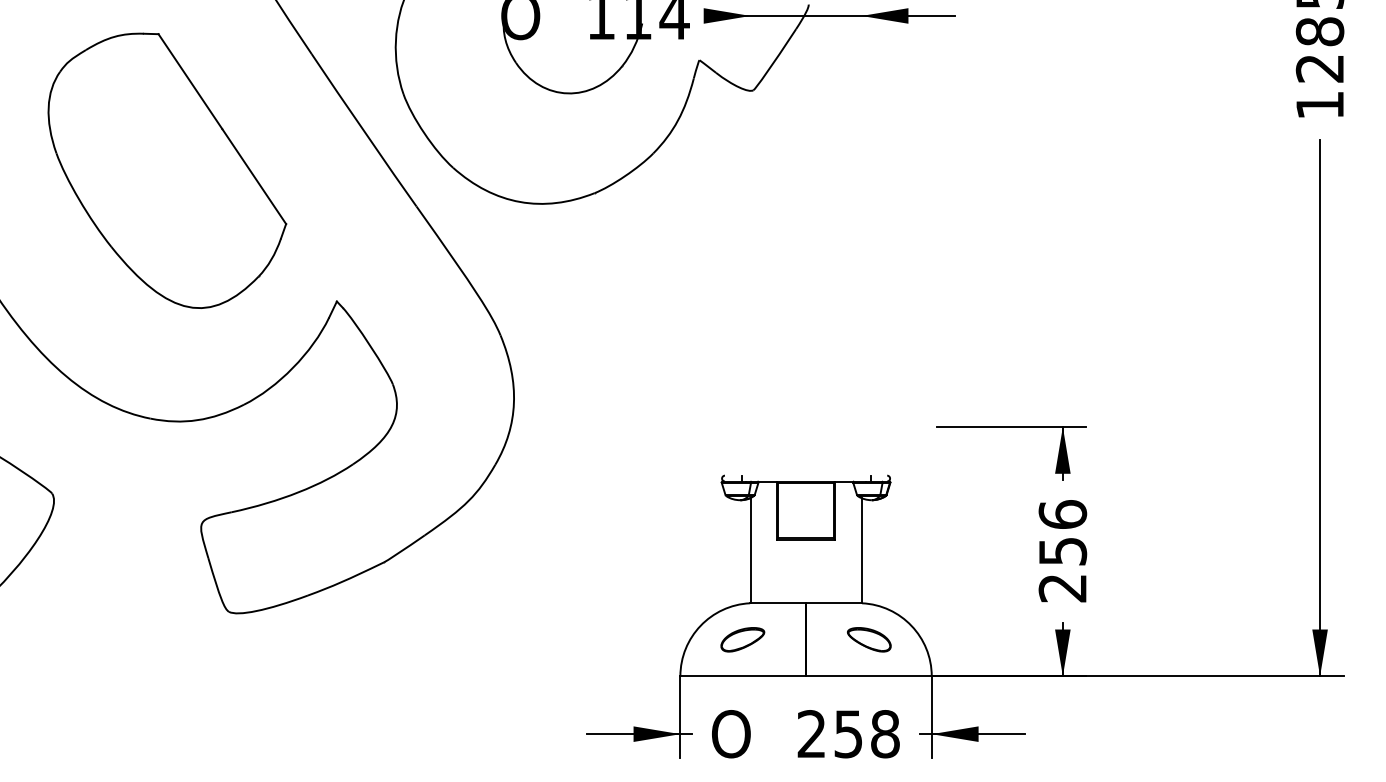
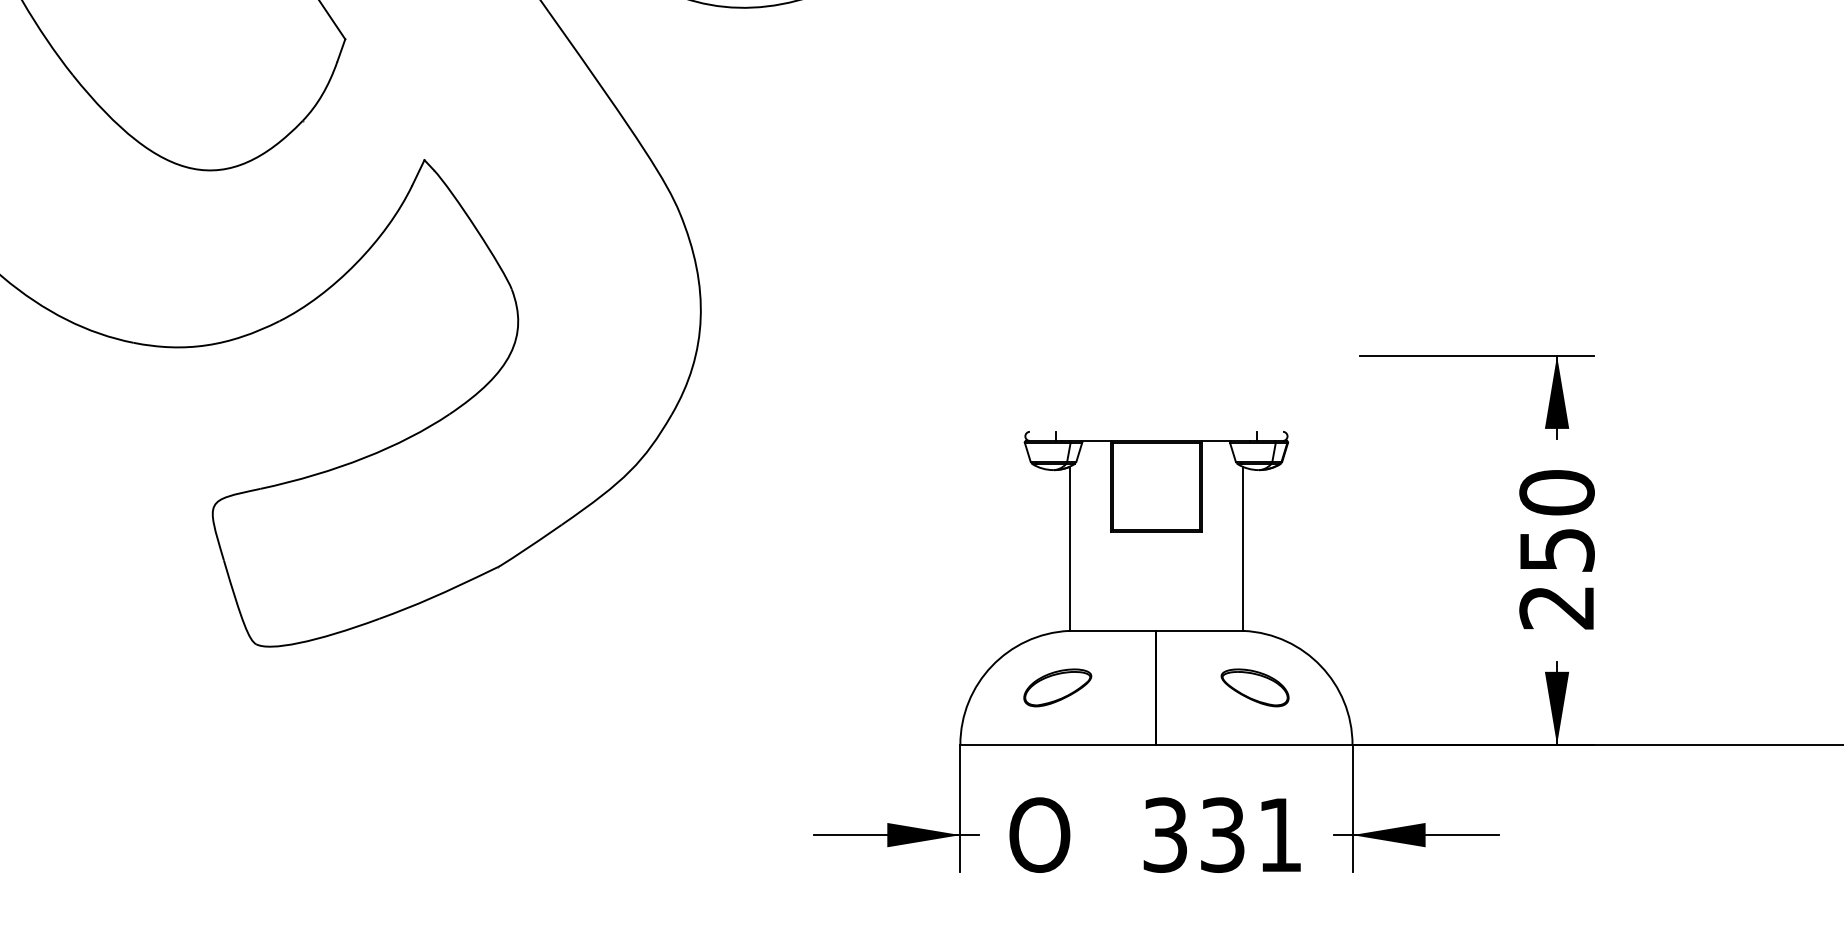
text: (1062, 514) -> (1556, 492), 256 -> 250
text: (848, 734) -> (1222, 835), 258 -> 331

